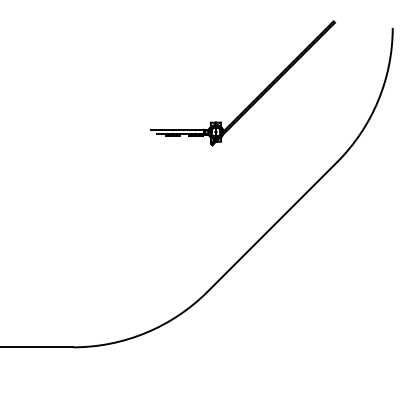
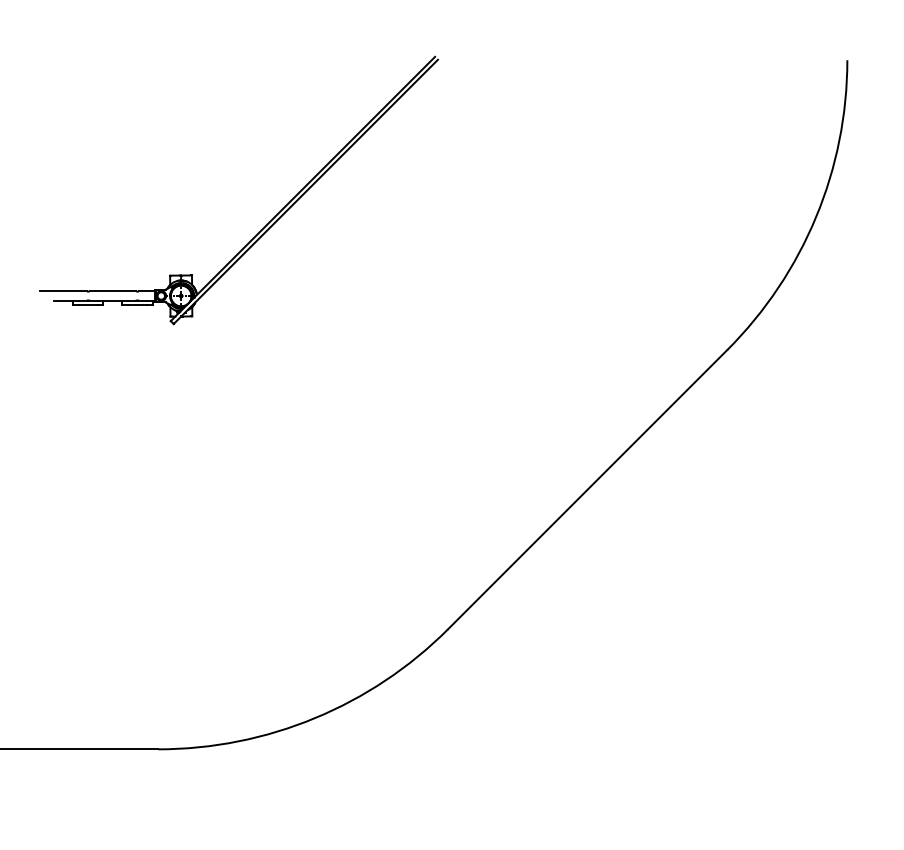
part: (257, 96) -> (270, 218), moved

